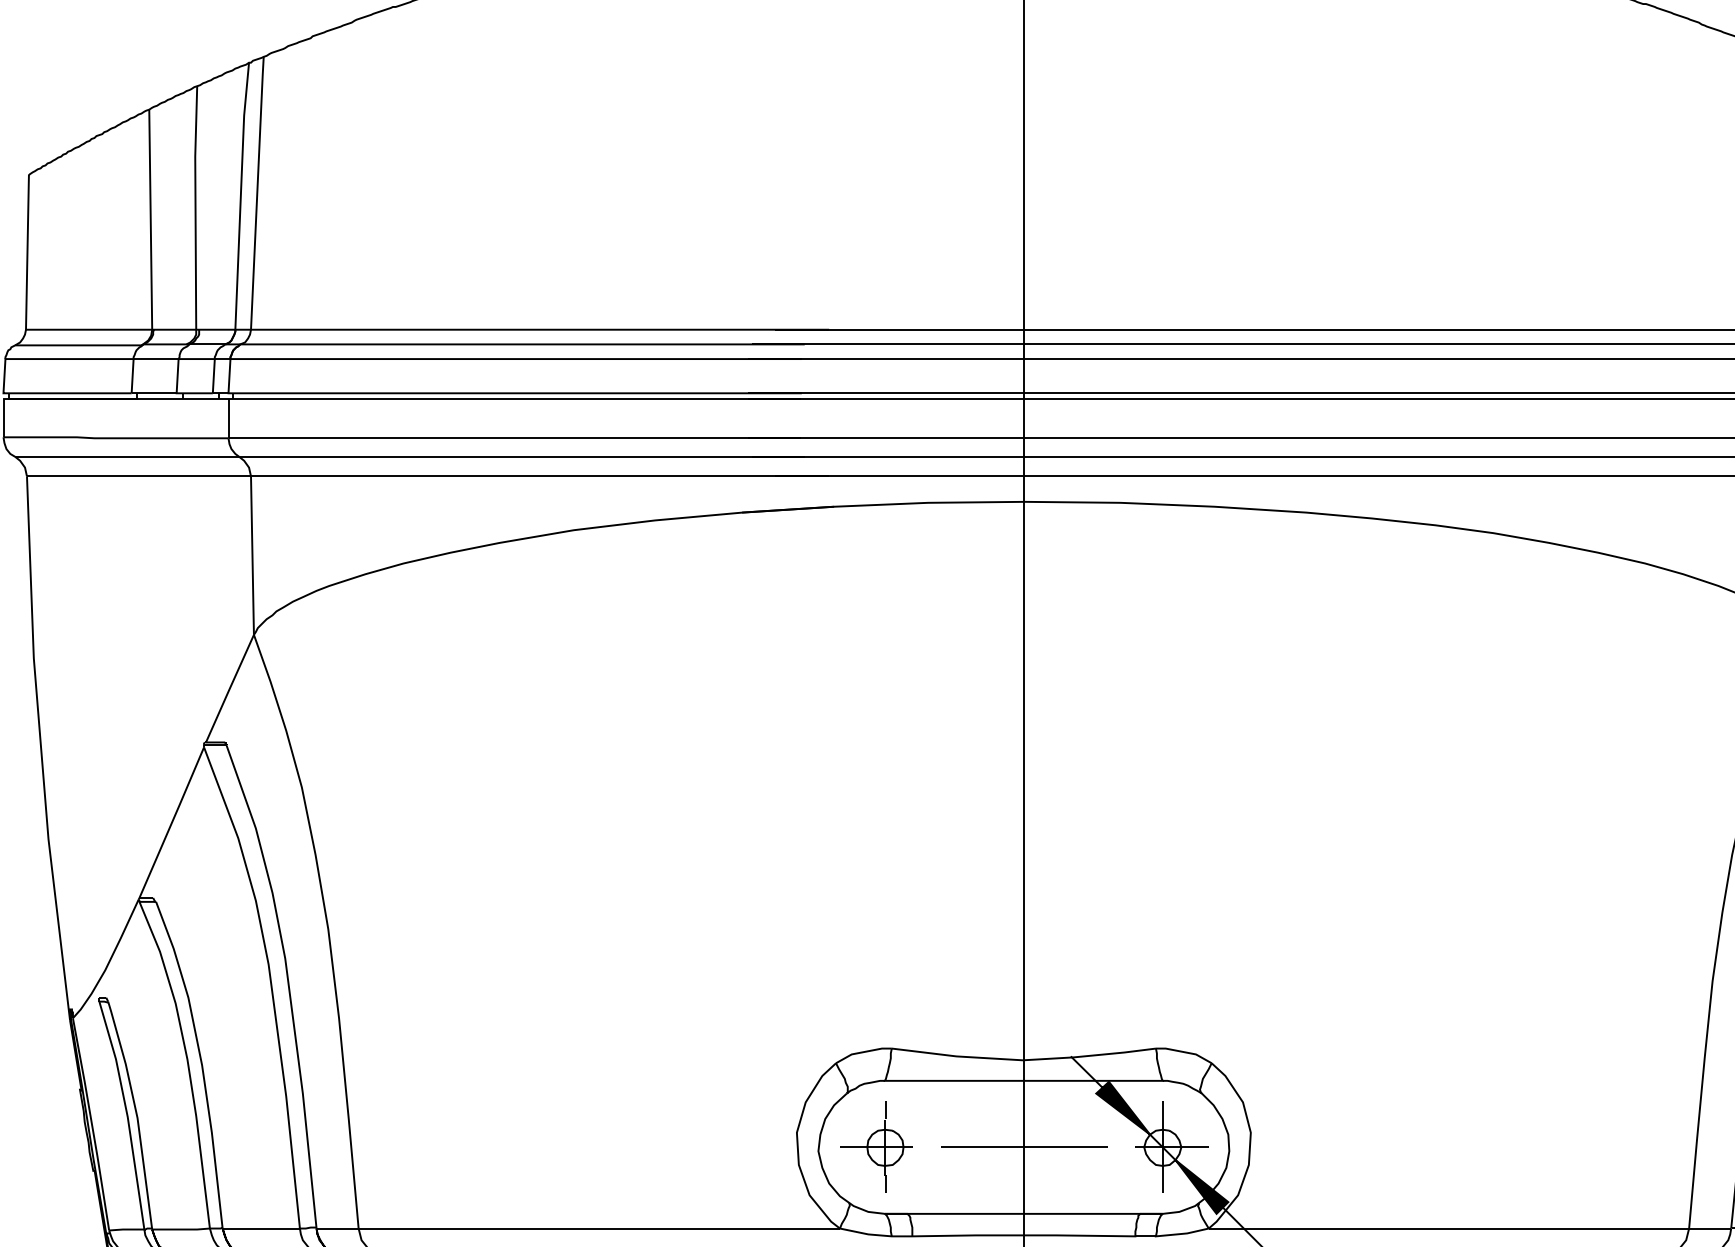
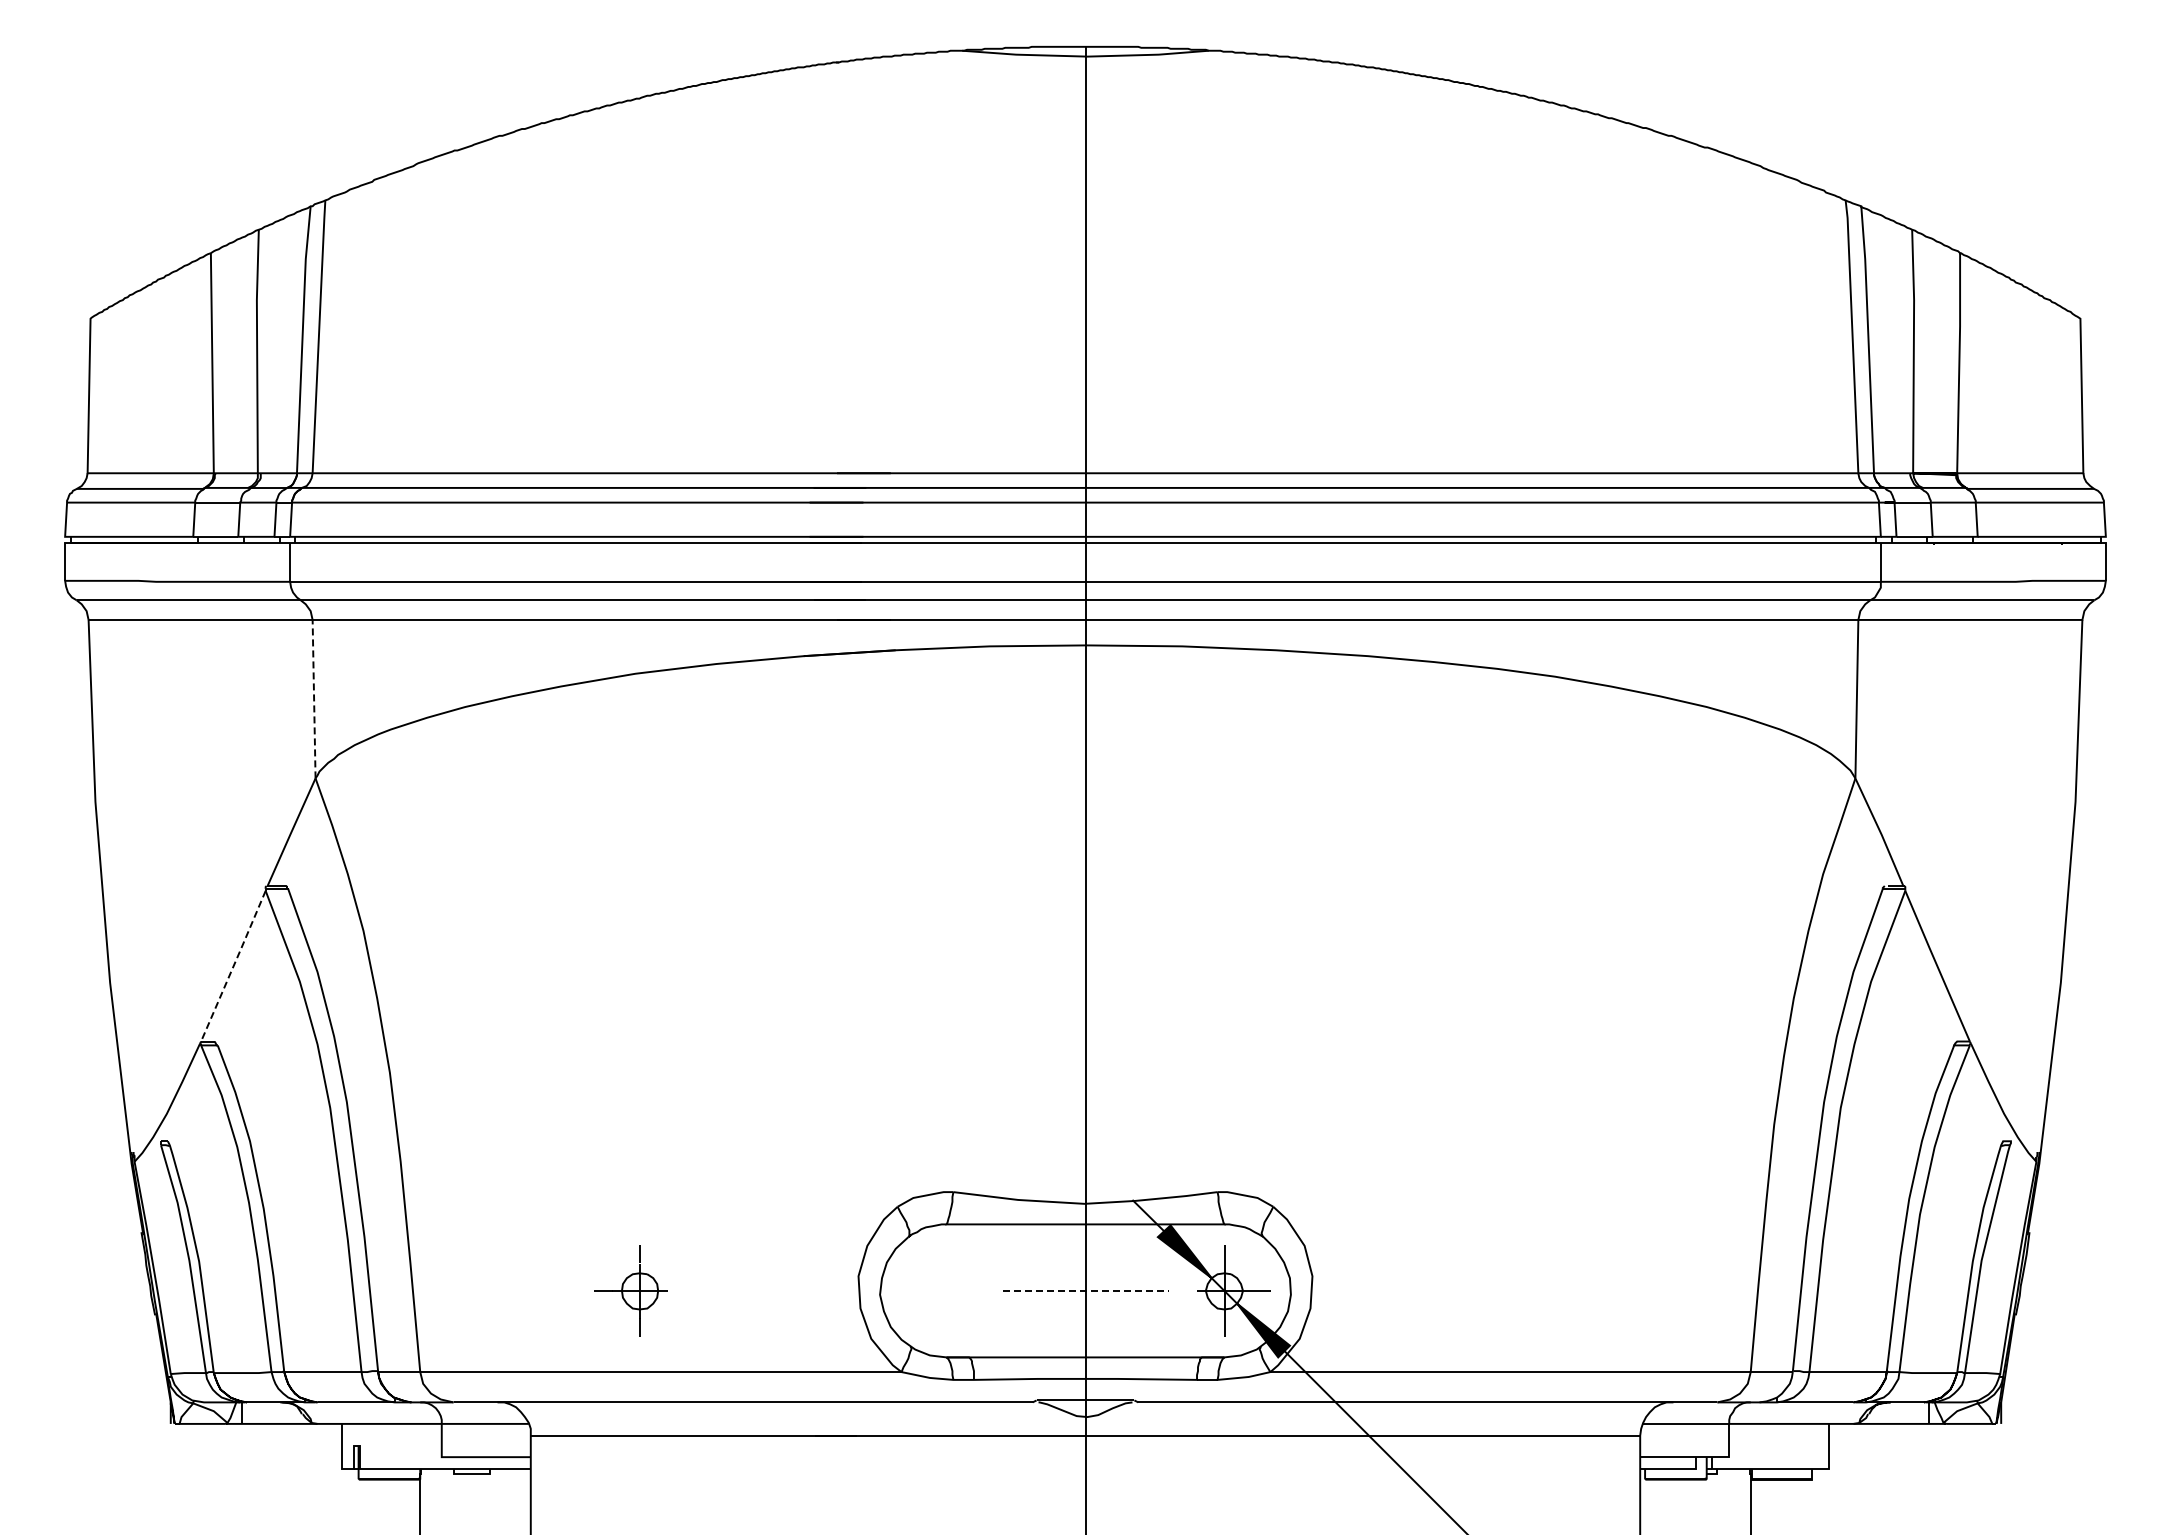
line: (252, 554) -> (314, 698), solid -> dashed
line: (171, 822) -> (233, 966), solid -> dashed
part: (875, 1146) -> (630, 1290), moved
line: (1024, 1146) -> (1086, 1290), solid -> dashed

